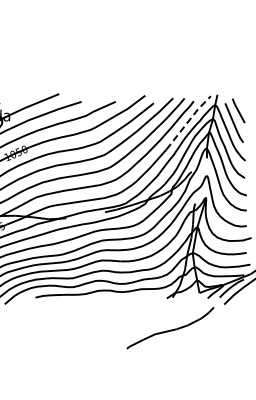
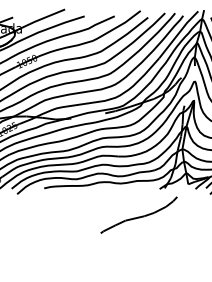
line: (188, 121) -> (178, 33), dashed -> solid
curve: (170, 329) -> (139, 216), moved

